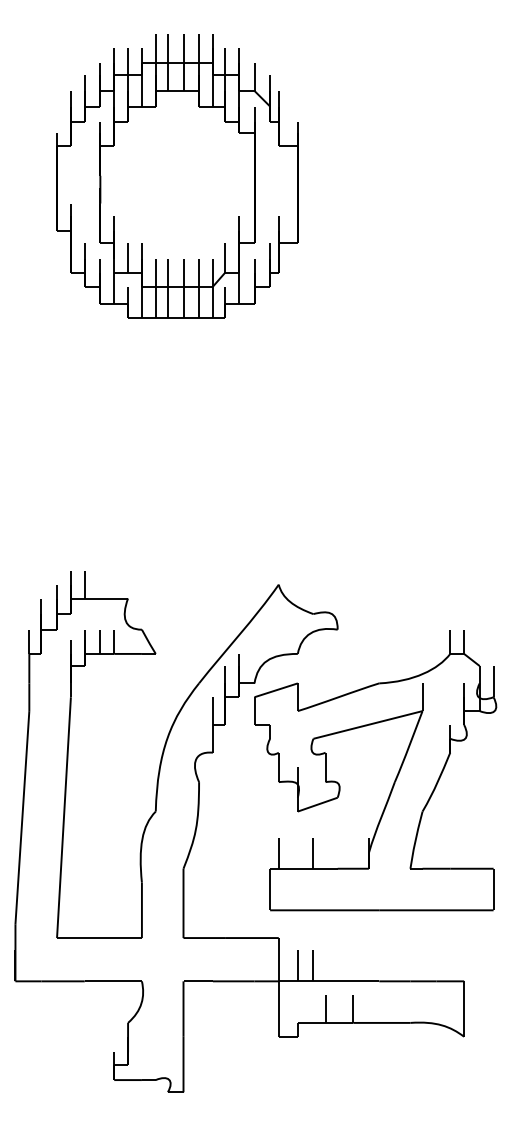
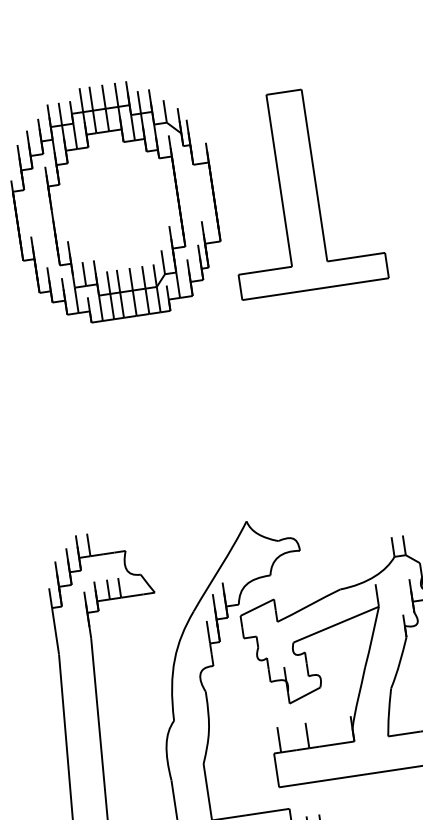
part: (403, 196) -> (300, 190), added

